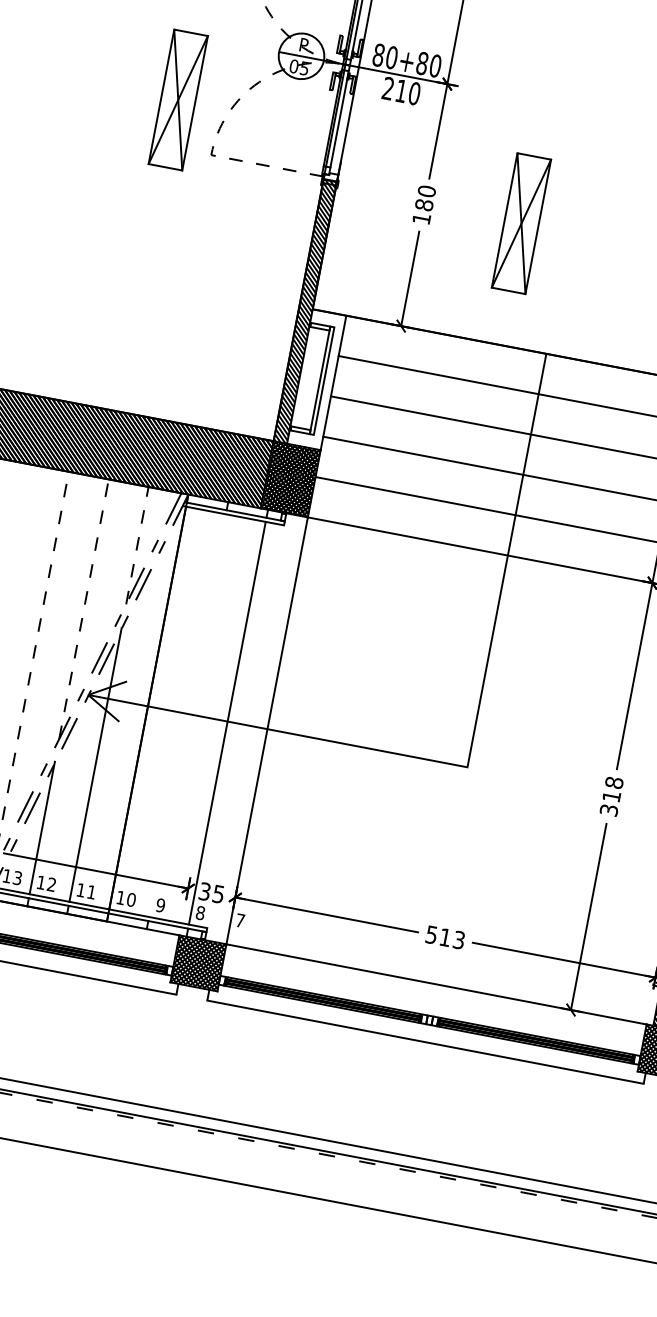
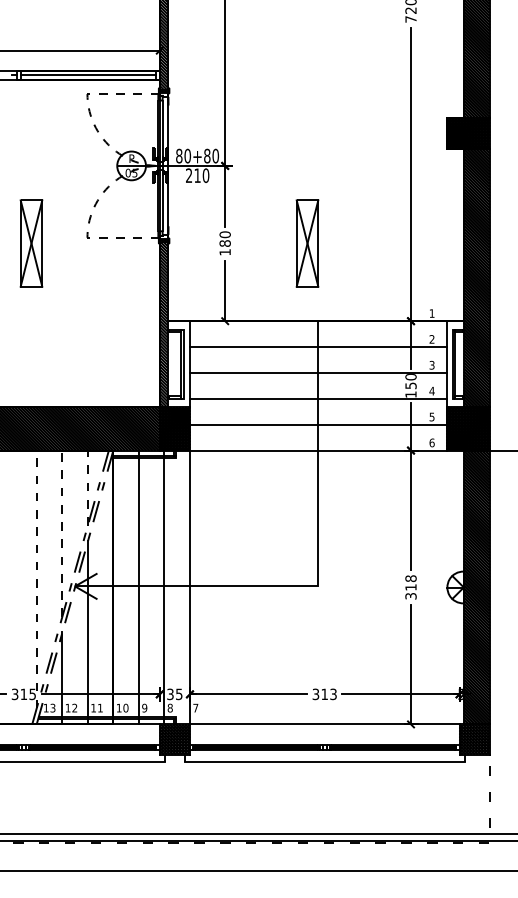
part: (178, 99) -> (31, 243), moved
part: (521, 223) -> (307, 243), moved
line: (186, 715) -> (138, 587), added
text: (432, 933) -> (316, 693), 513 -> 313

